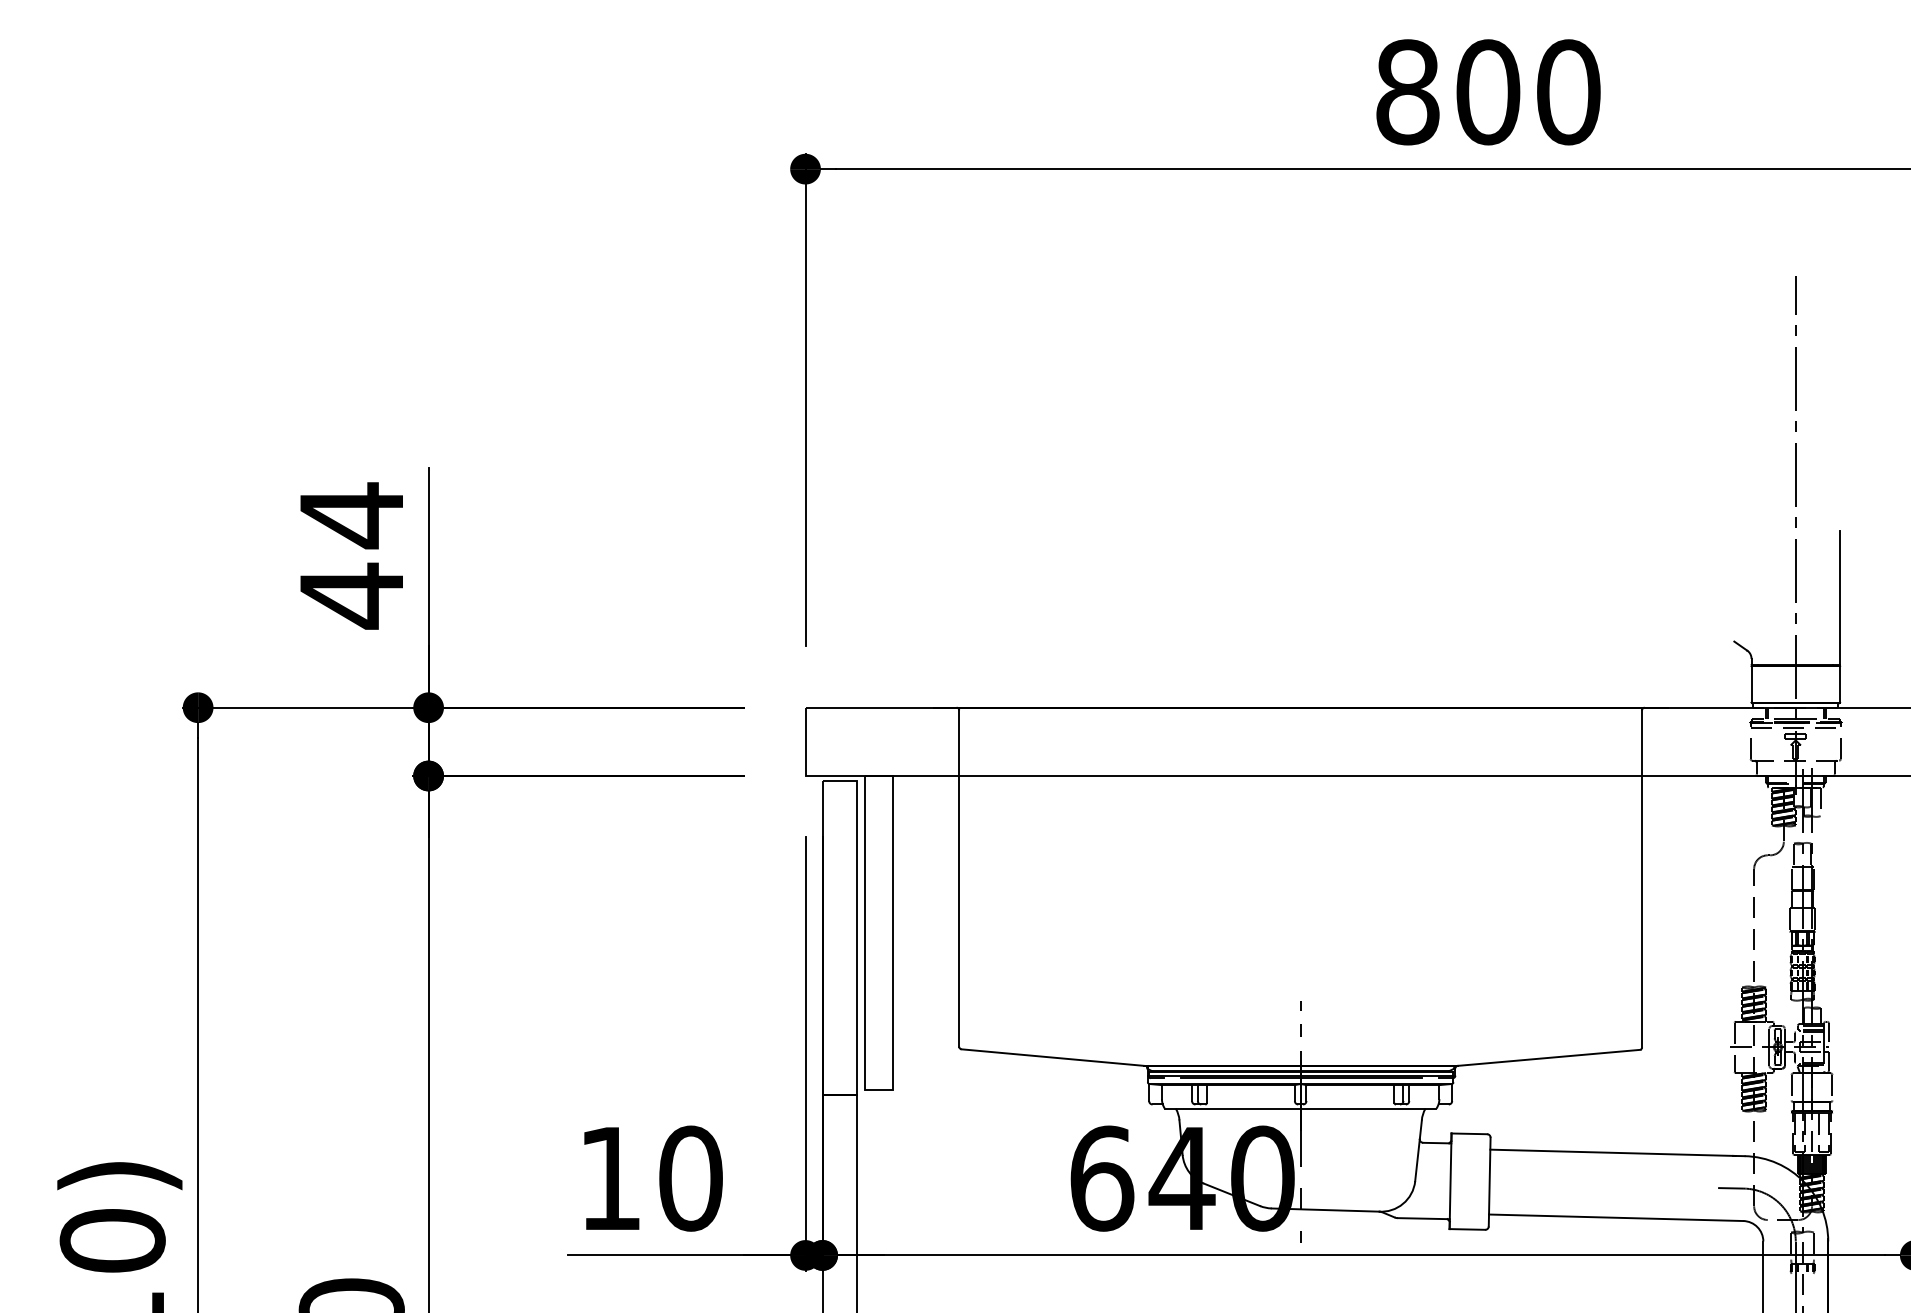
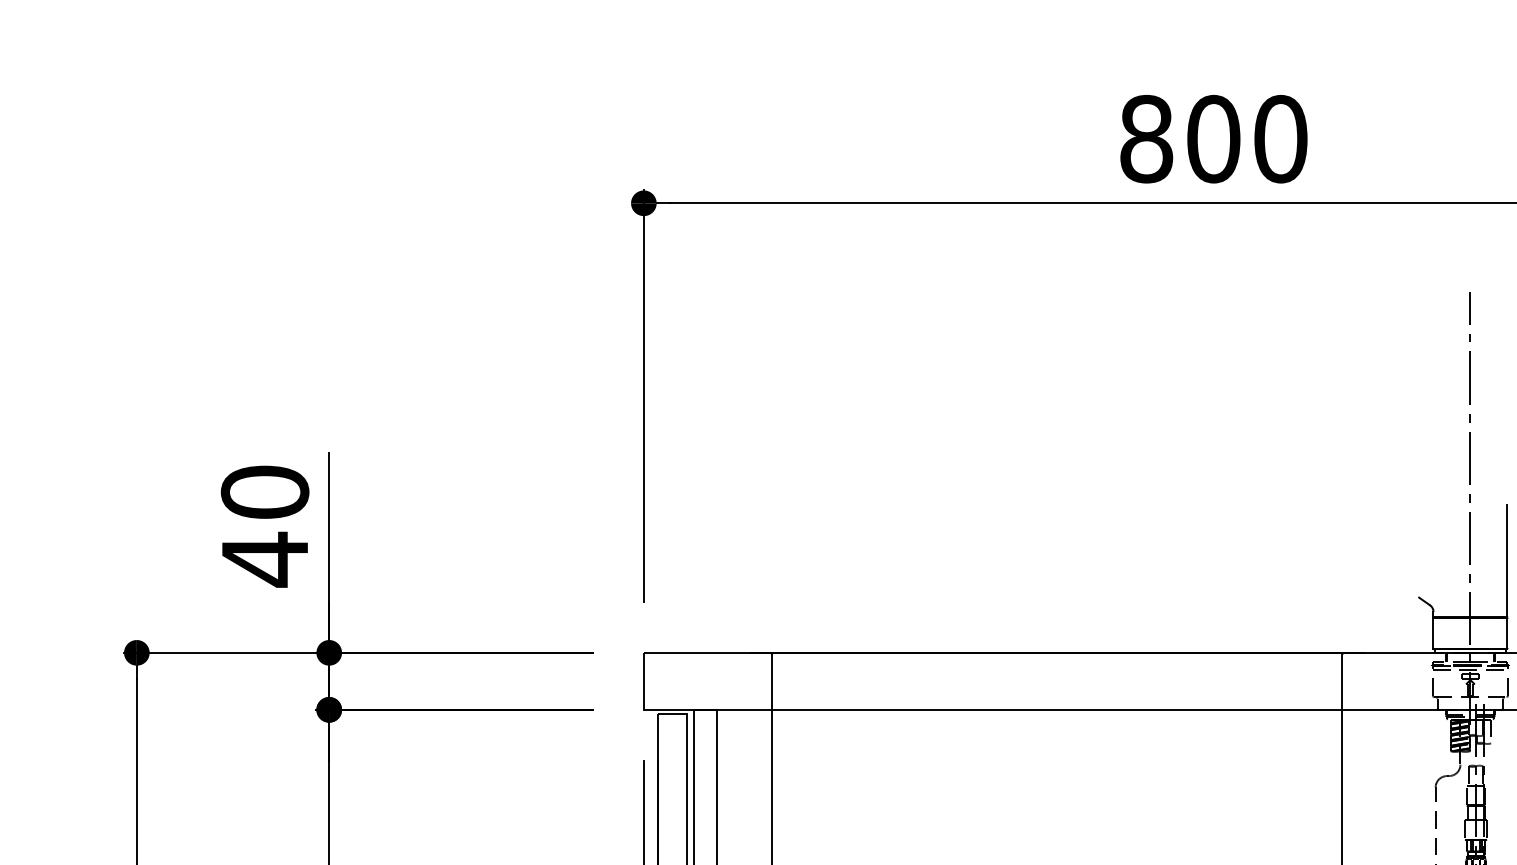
text: (351, 515) -> (264, 492), 44 -> 40

